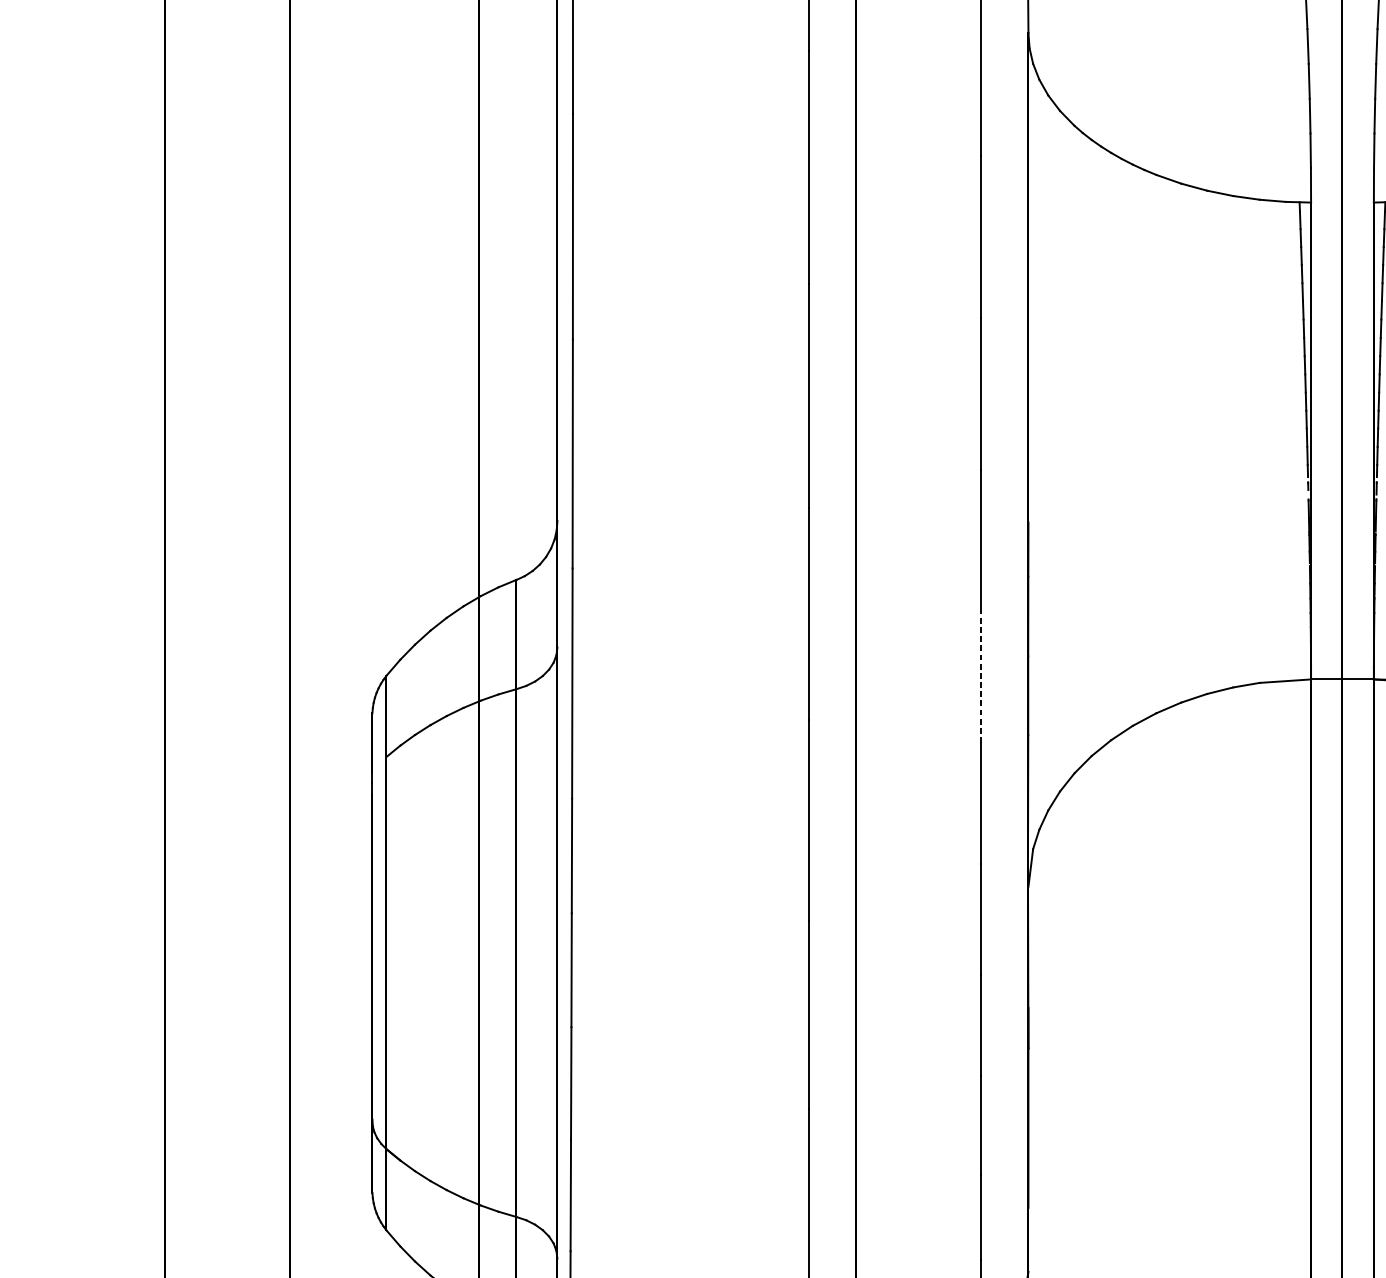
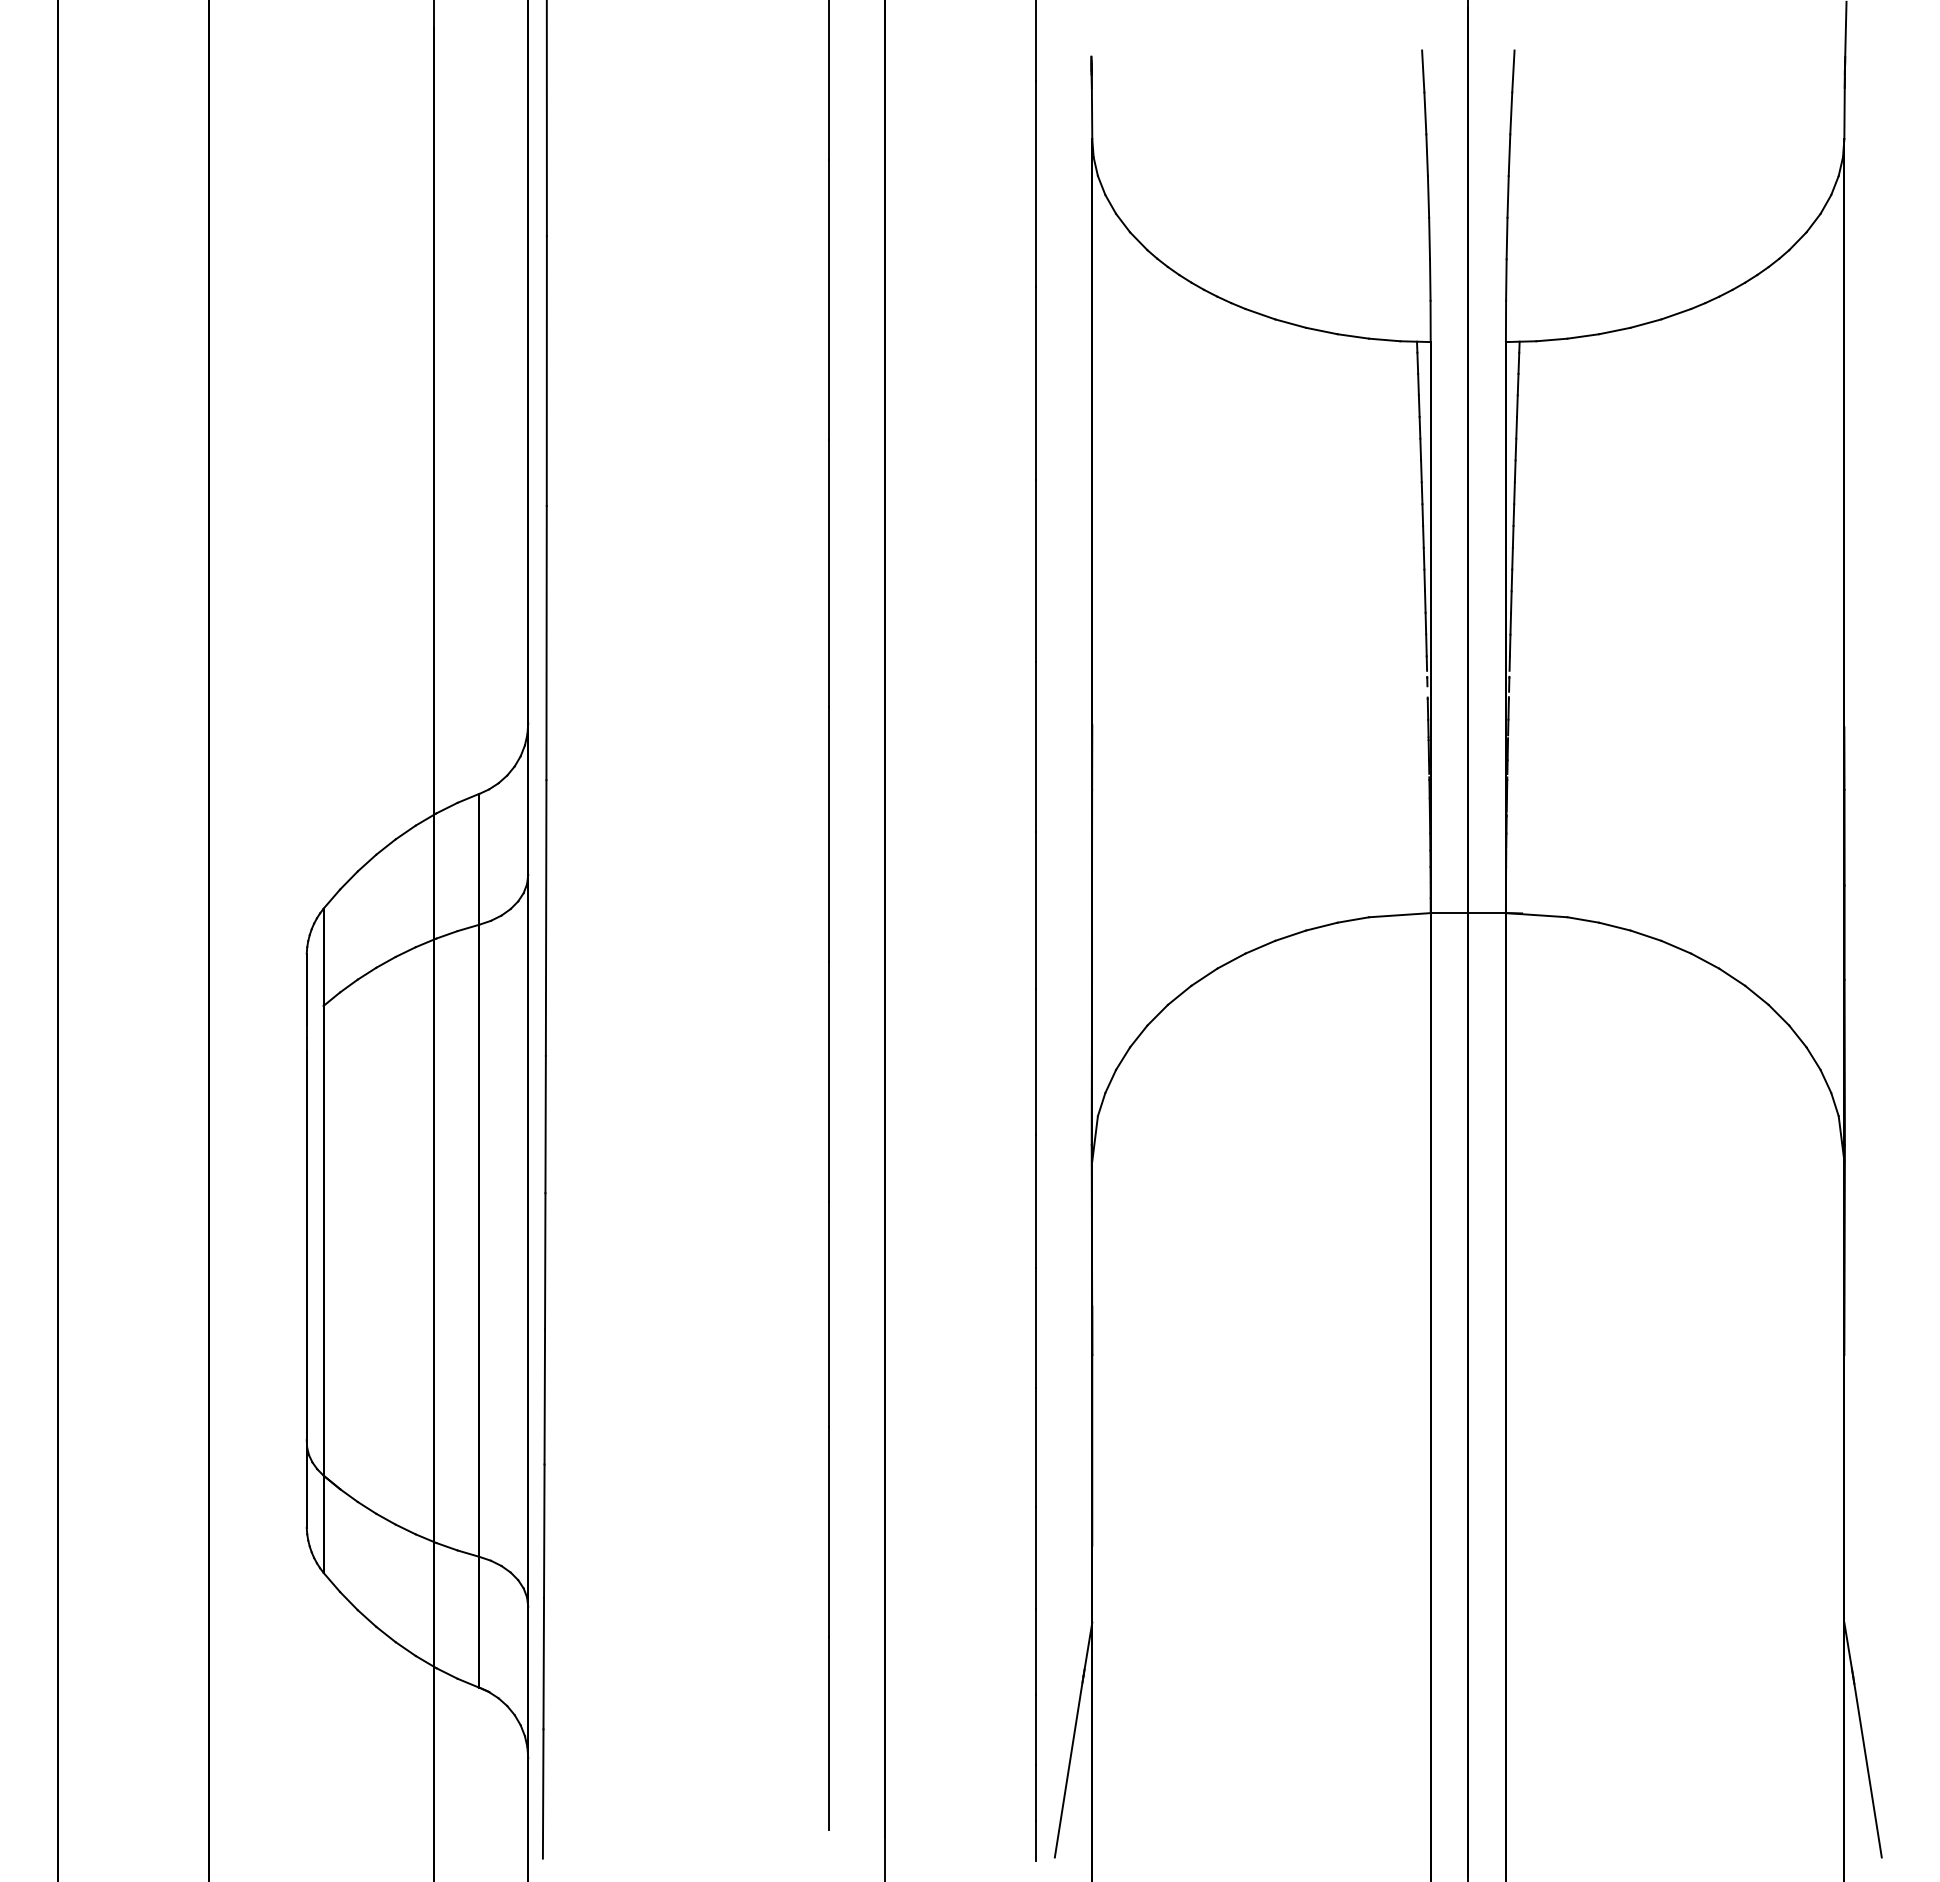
line: (981, 677) -> (1035, 910), dashed -> solid

